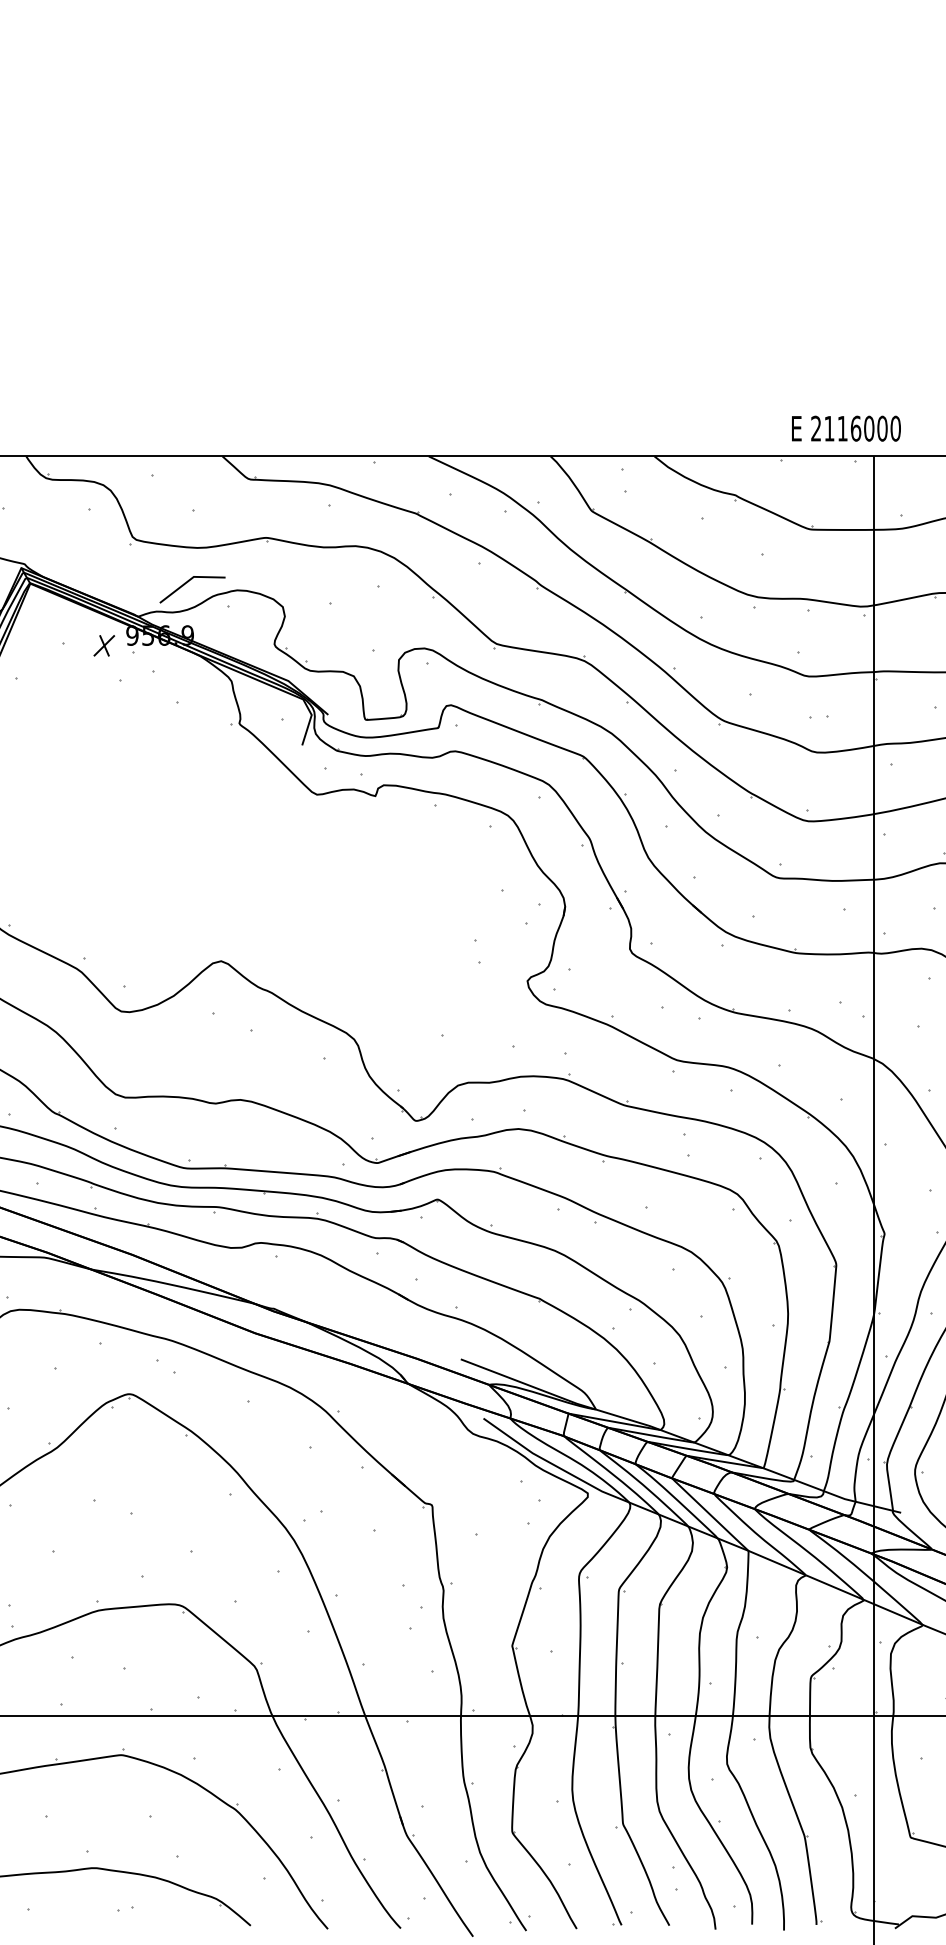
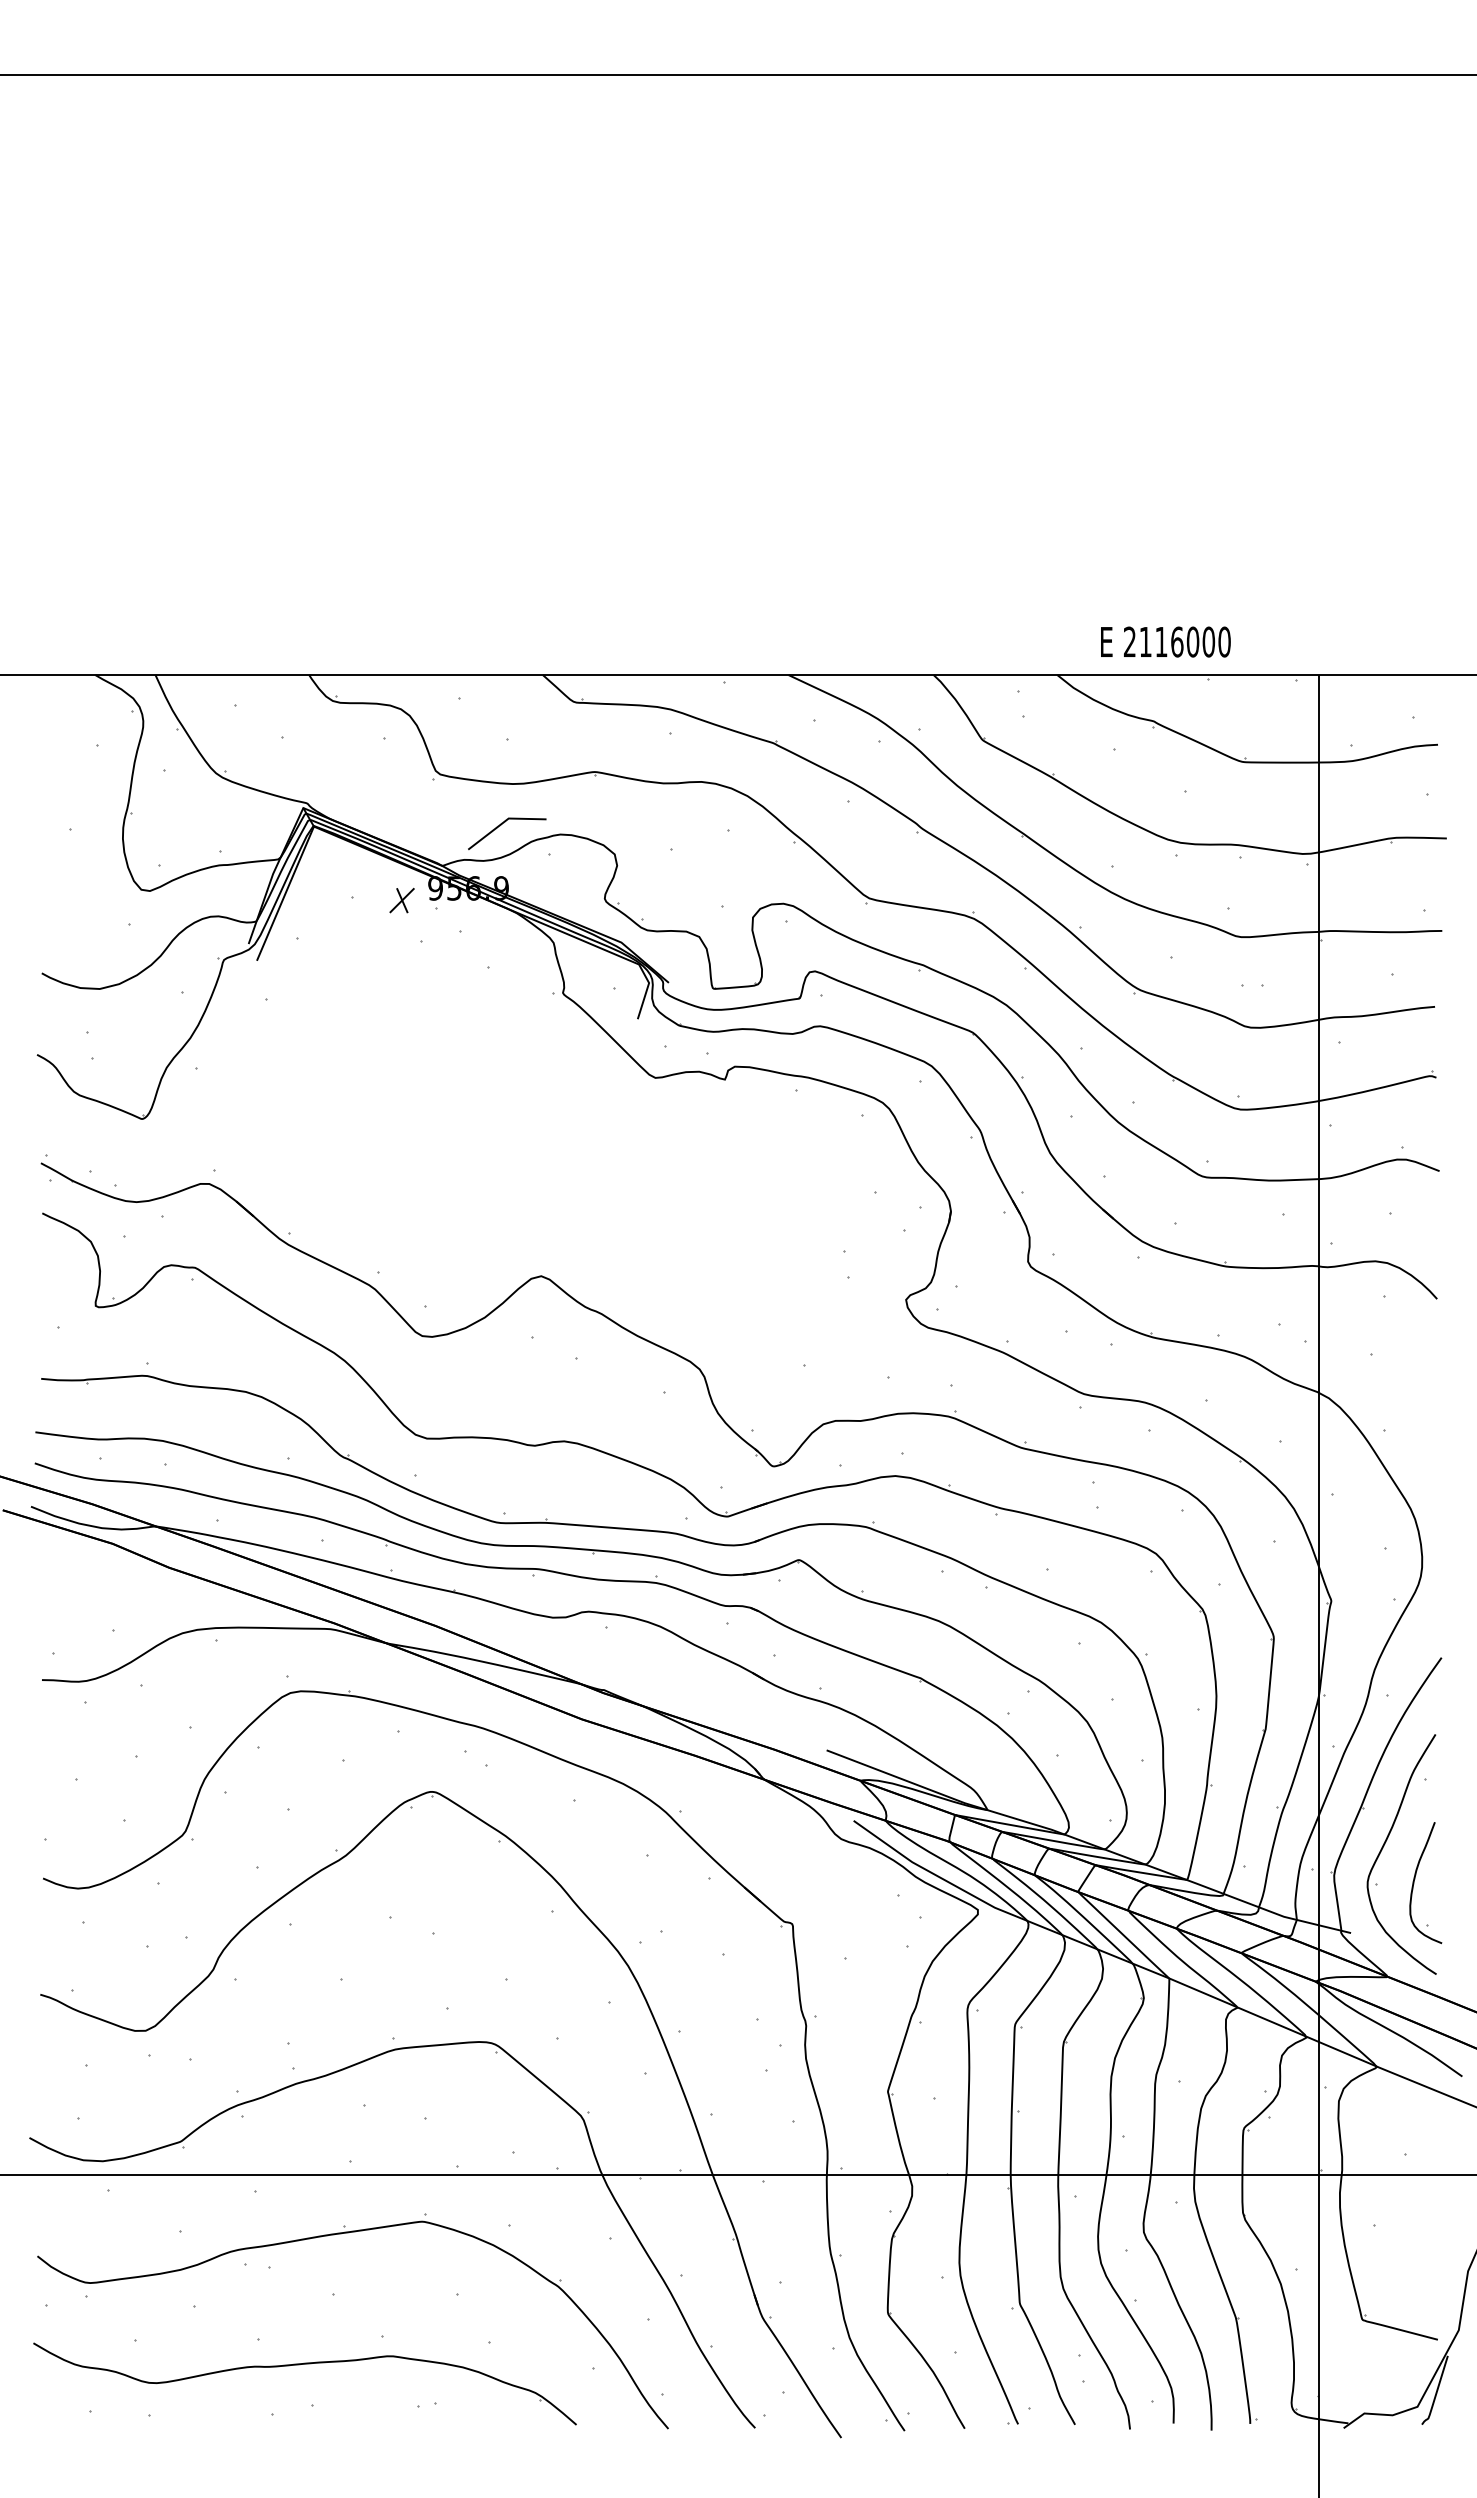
text: (846, 428) -> (1165, 641), moved

